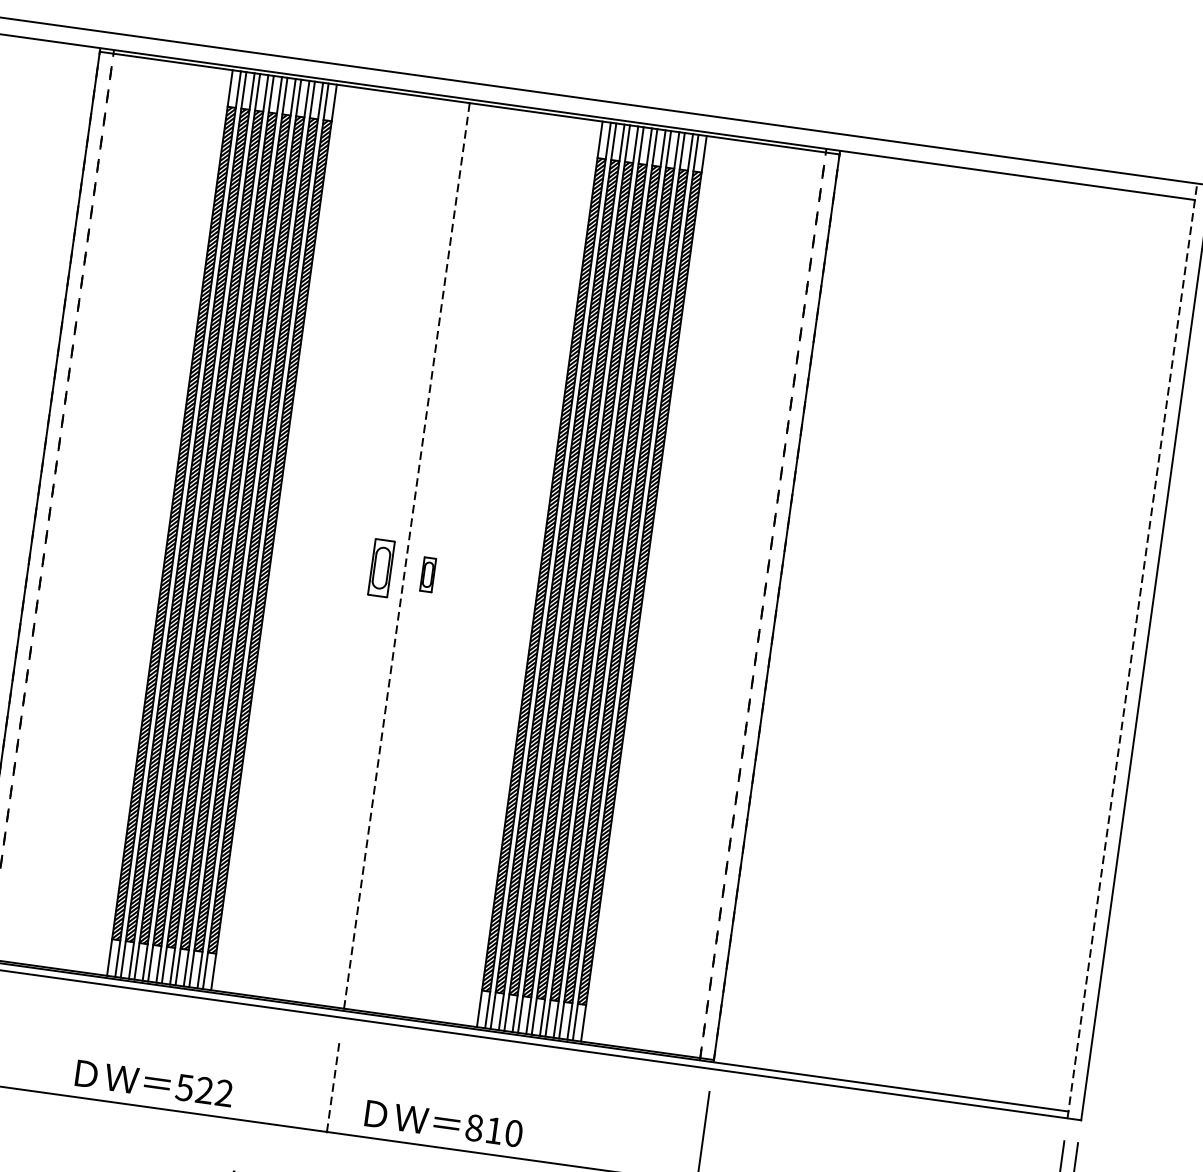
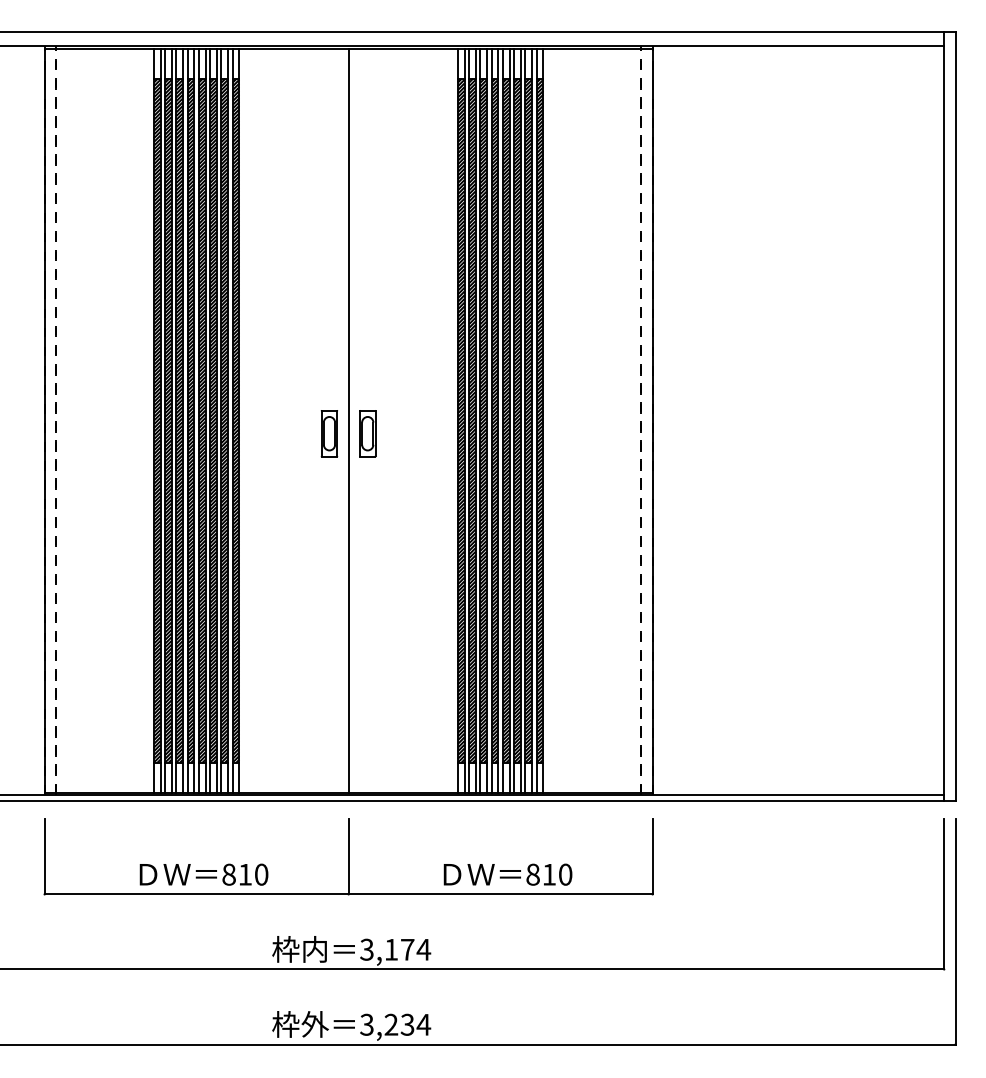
line: (406, 555) -> (348, 420), dashed -> solid
part: (427, 574) -> (367, 433), size x1.67
line: (1132, 649) -> (944, 415), dashed -> solid
line: (333, 1085) -> (348, 856), dashed -> solid
text: (204, 1090) -> (245, 874), 522 -> 810
text: (443, 1123) -> (507, 874), moved

